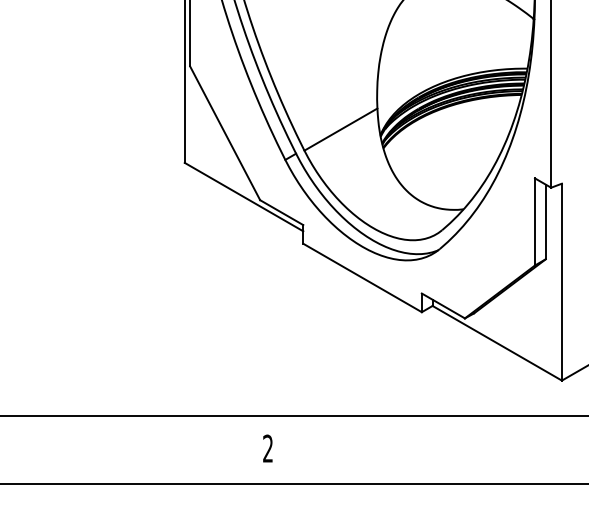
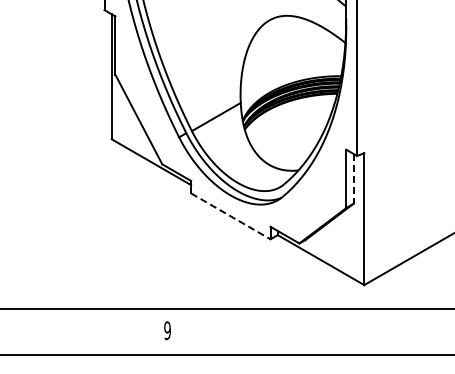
line: (545, 221) -> (353, 178), solid -> dashed
line: (362, 278) -> (230, 216), solid -> dashed
text: (267, 448) -> (167, 330), 2 -> 9

